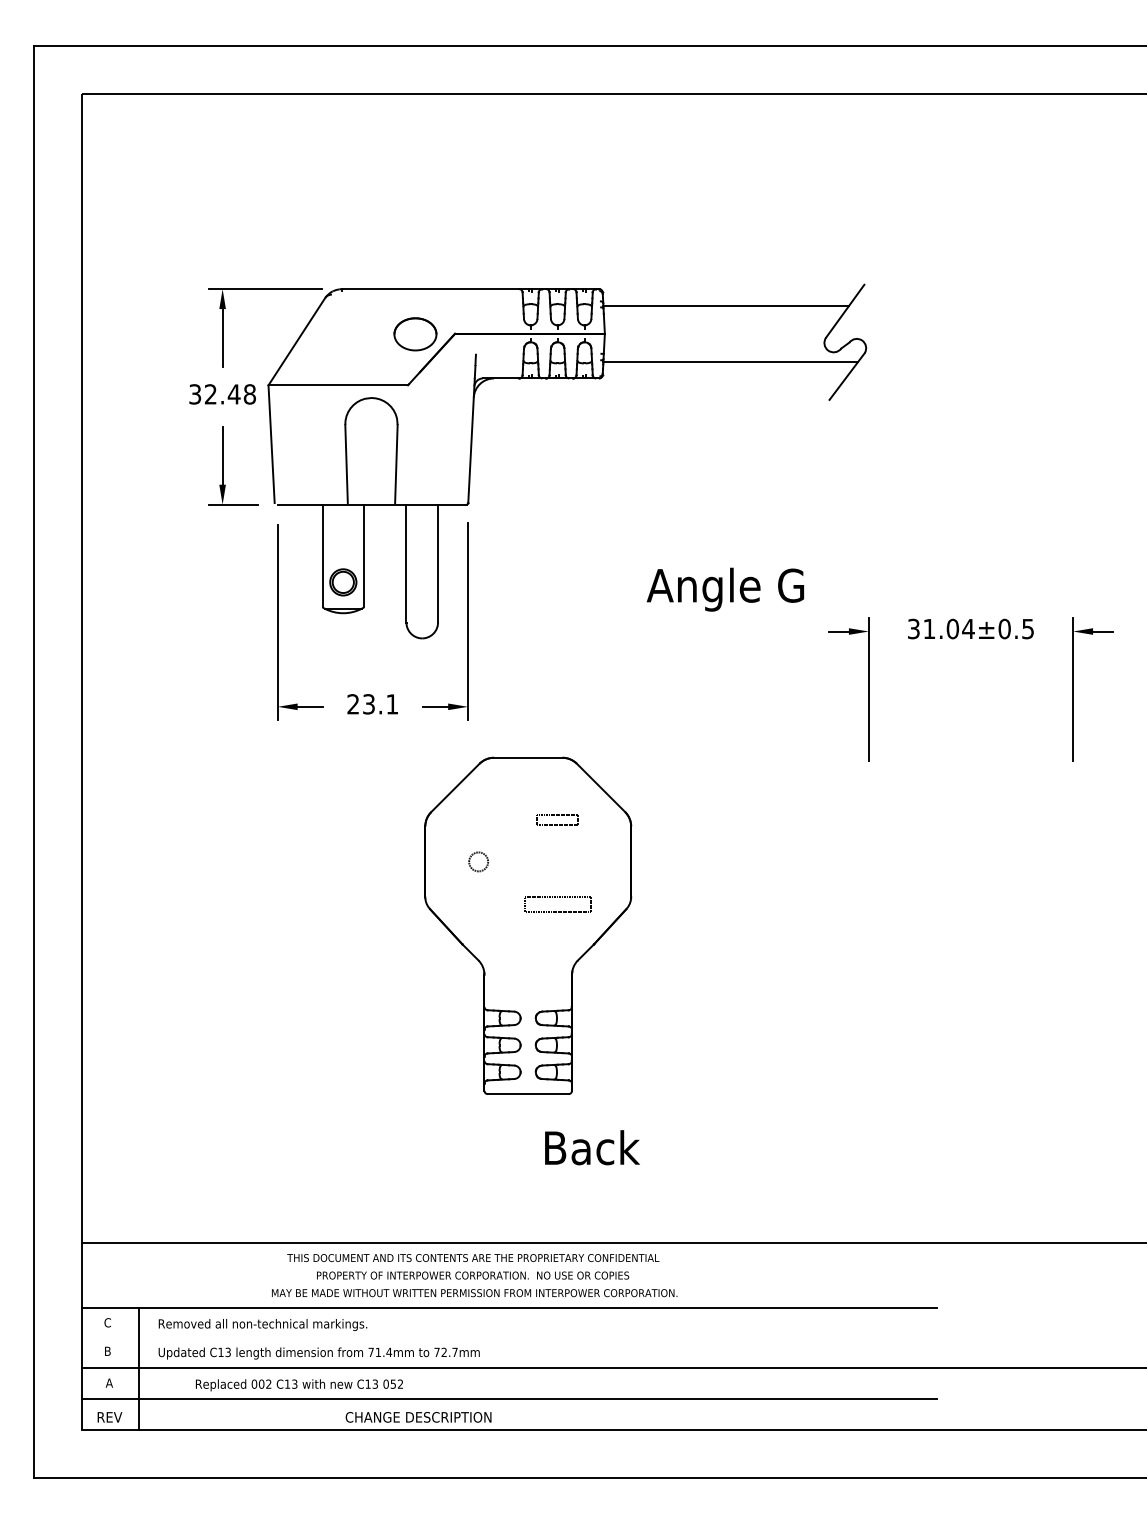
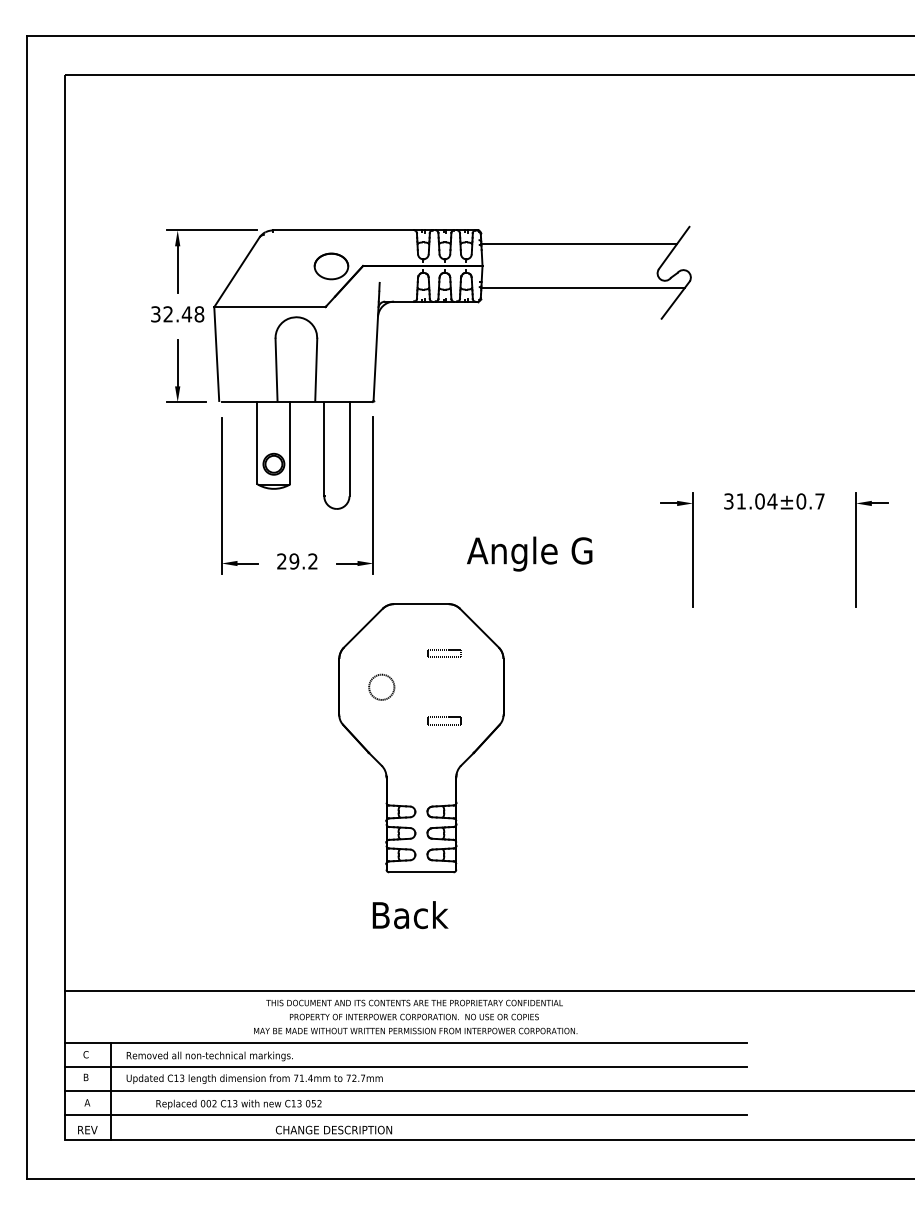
text: (725, 588) -> (529, 553), moved
text: (1027, 629) -> (819, 501), 31.04±0.5 -> 31.04±0.7
text: (380, 704) -> (303, 561), 23.1 -> 29.2
circle: (478, 861) -> (381, 686), size x1.67
part: (557, 903) -> (444, 720), size x0.62
text: (592, 1148) -> (410, 915), moved
text: (474, 1274) -> (415, 1016), moved
line: (509, 1337) -> (406, 1066), added

